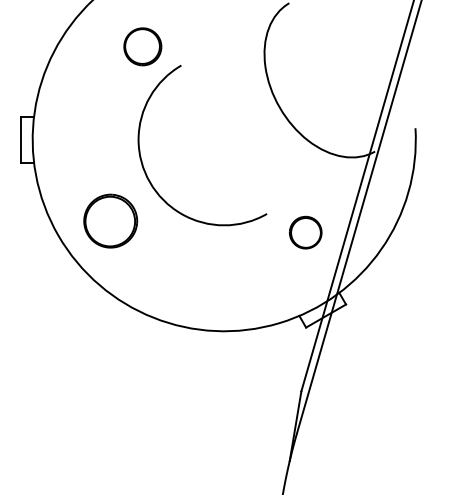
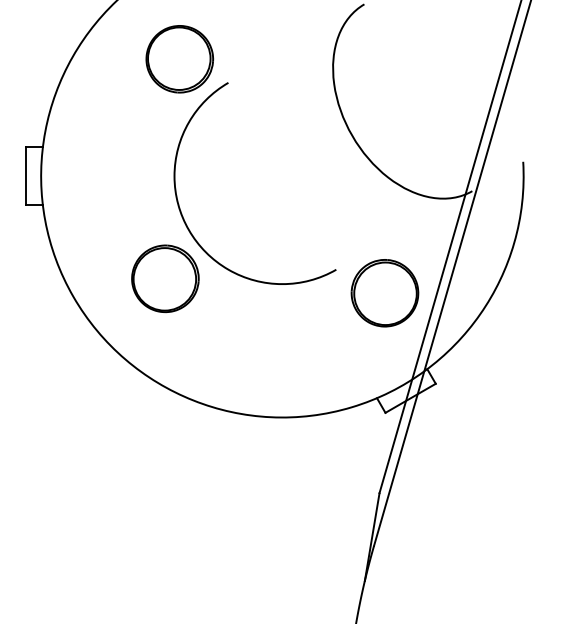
part: (142, 46) -> (179, 59), size x1.43
part: (110, 220) -> (165, 278), moved
part: (305, 232) -> (384, 293), size x1.67

